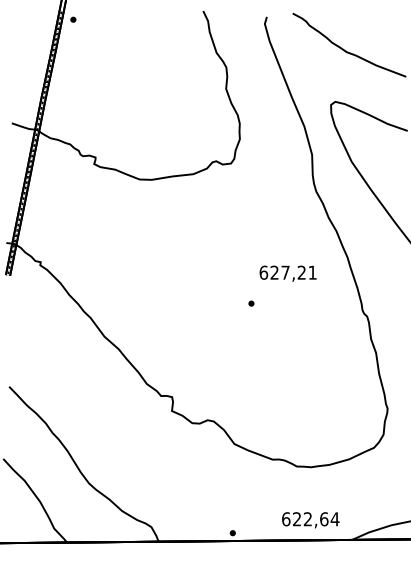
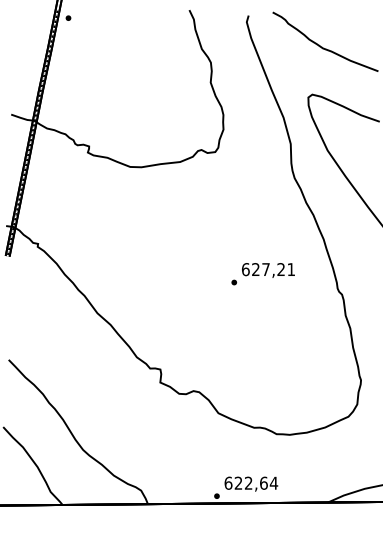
text: (287, 273) -> (267, 270), moved
text: (310, 520) -> (251, 484), moved

